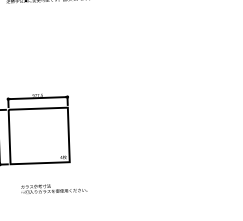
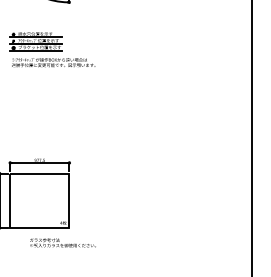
text: (53, 188) -> (62, 242), moved

